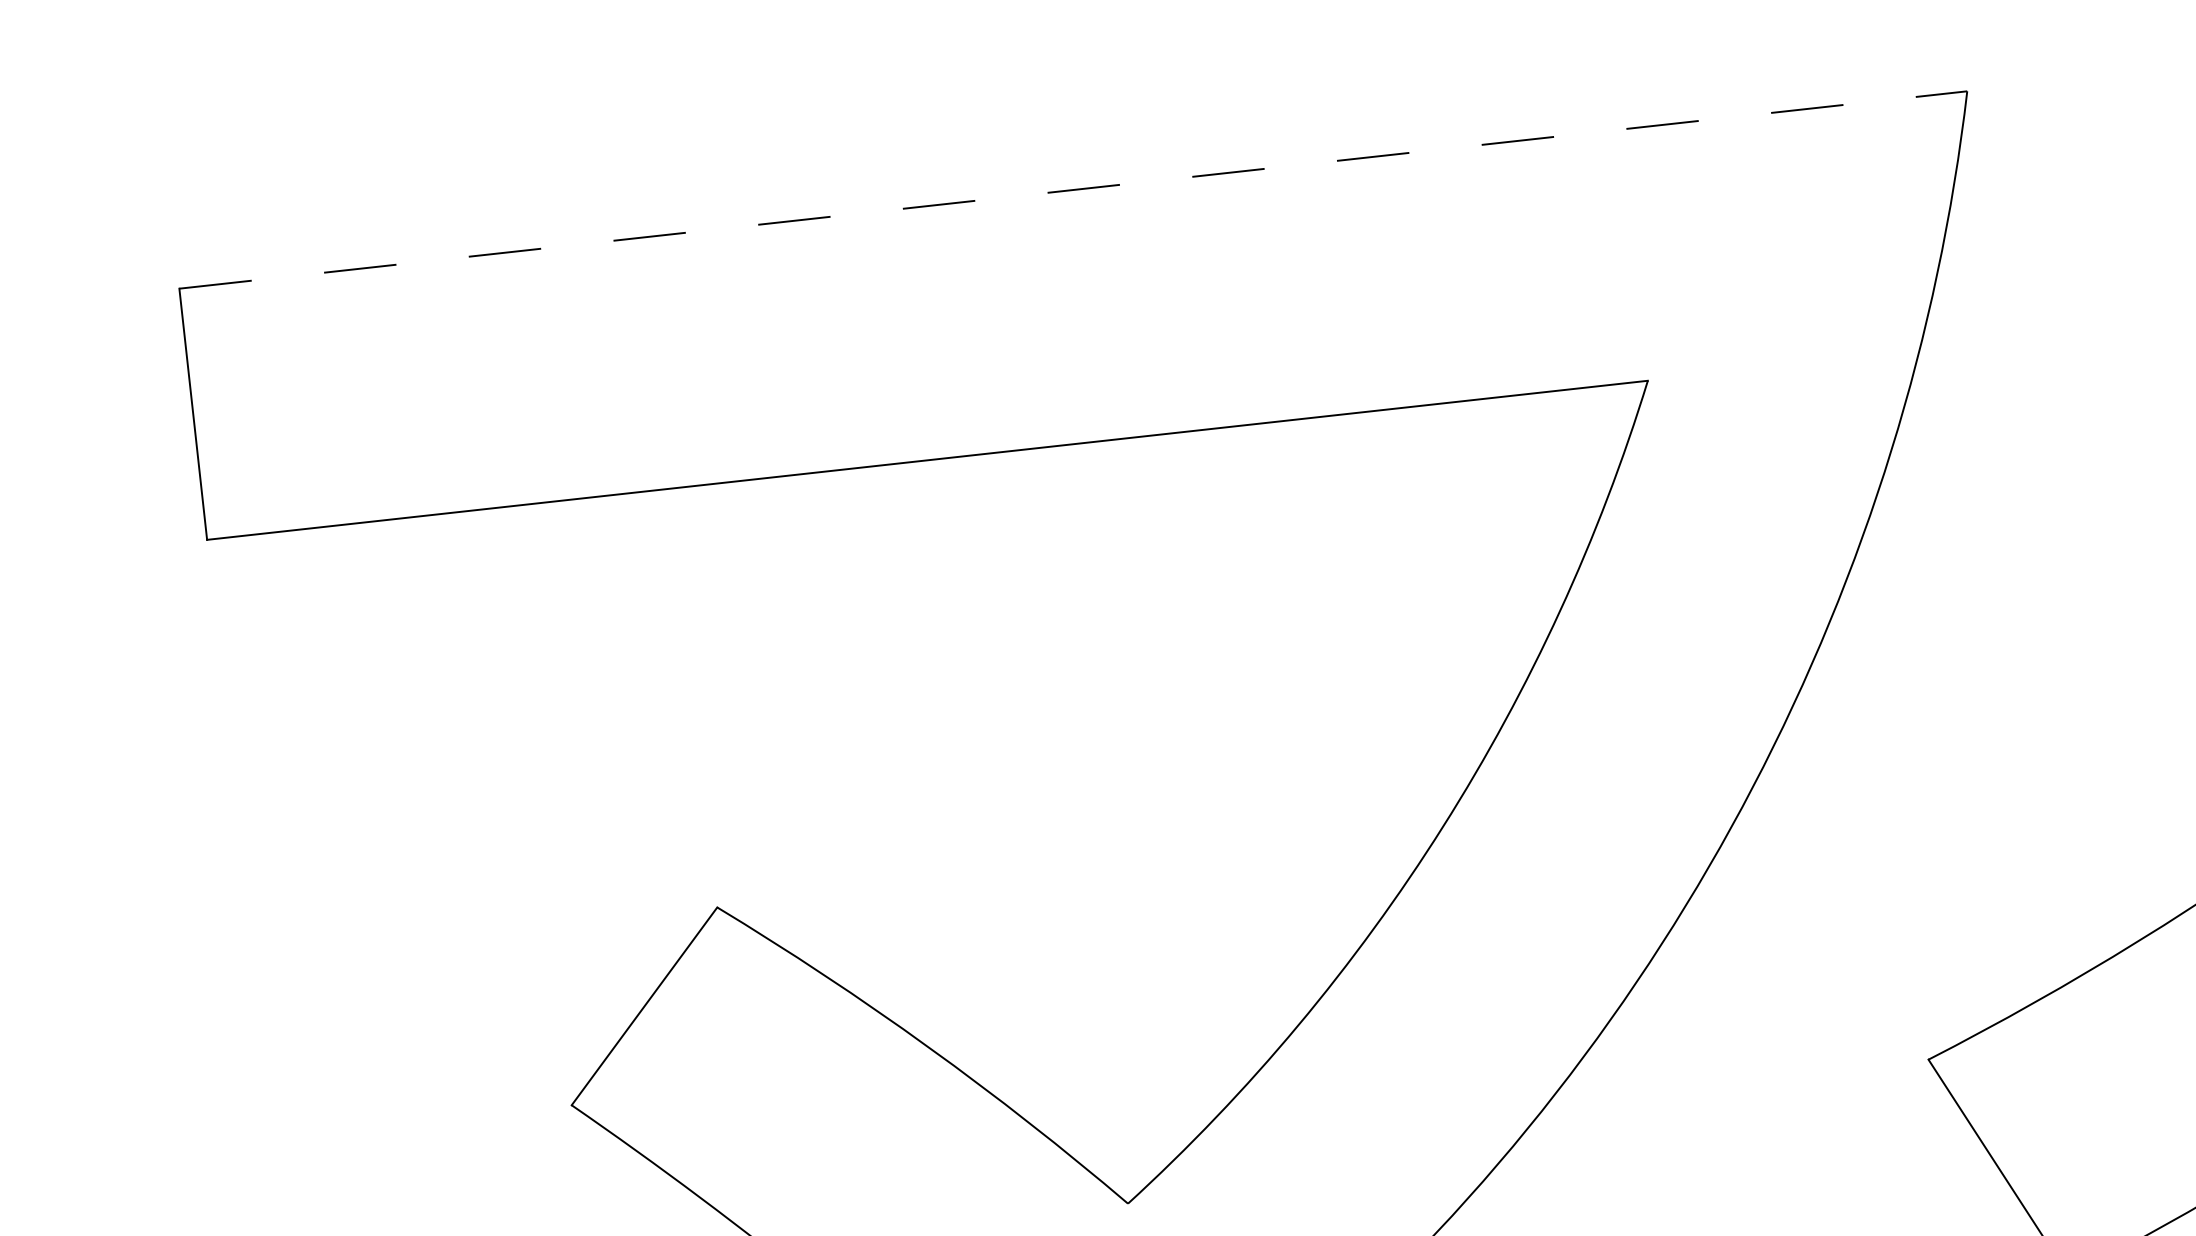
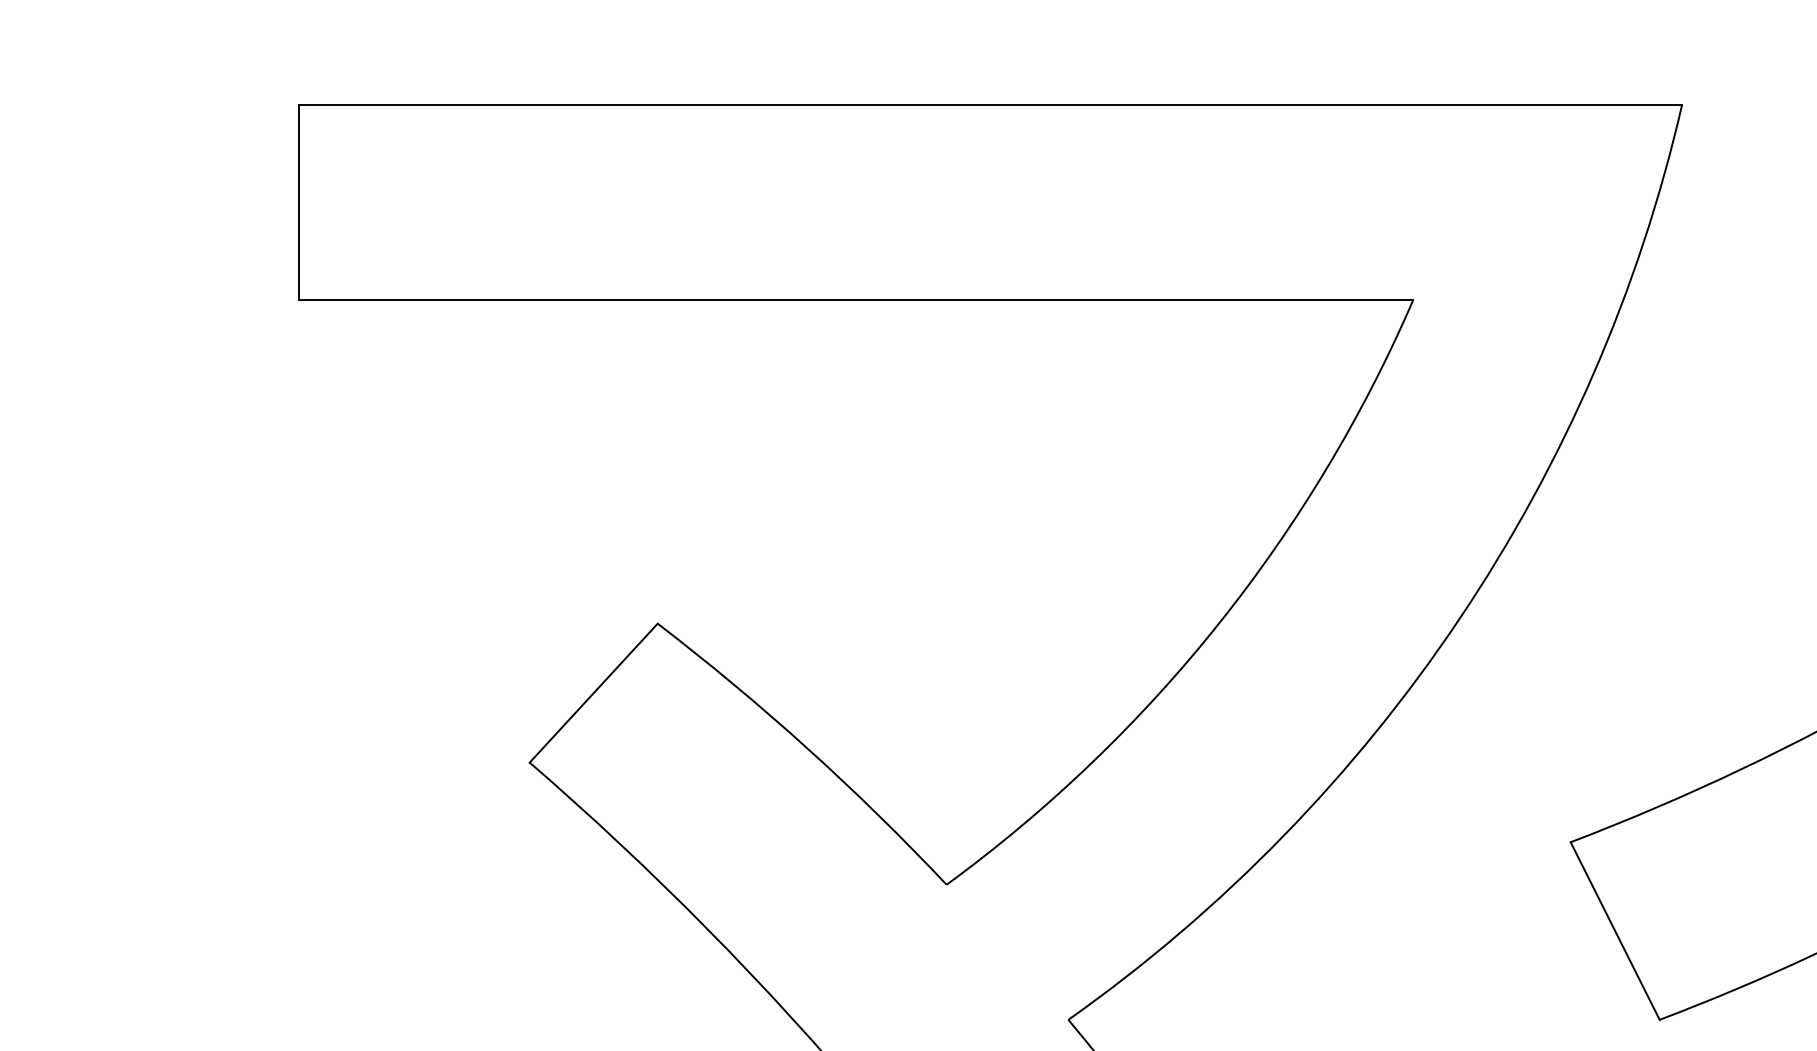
line: (1073, 190) -> (990, 105), dashed -> solid

